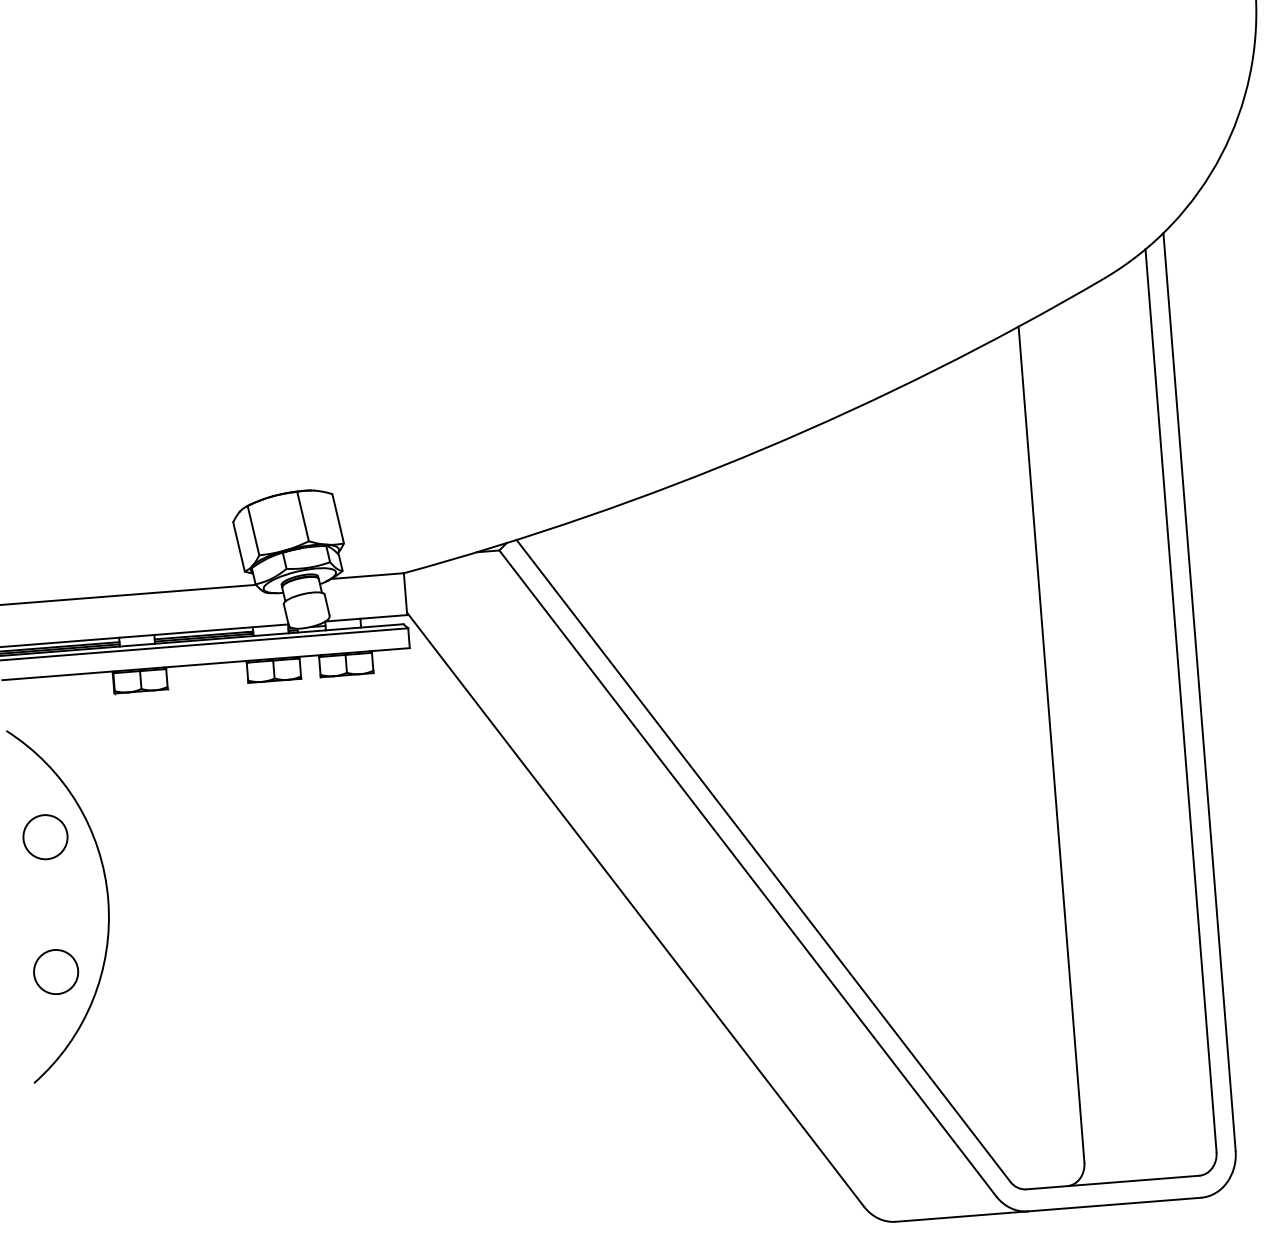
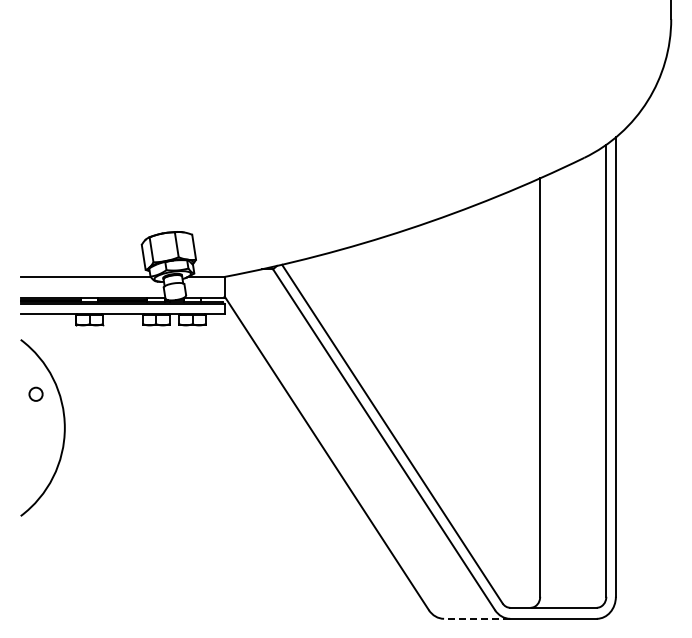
circle: (44, 837) -> (35, 394), size x0.6
circle: (54, 971) -> (35, 461), removed
line: (960, 1216) -> (476, 618), solid -> dashed

